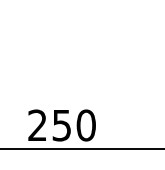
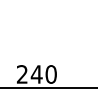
text: (61, 125) -> (36, 74), 250 -> 240

